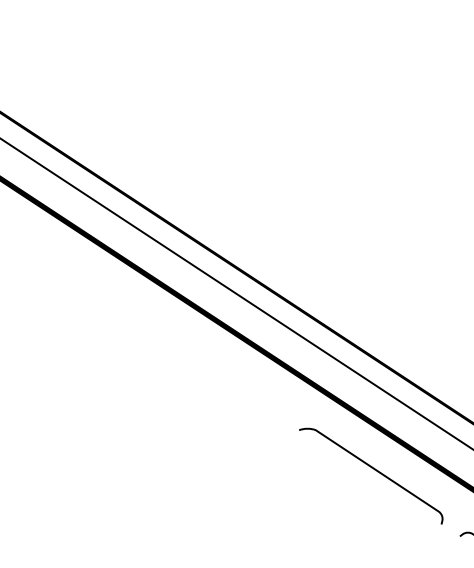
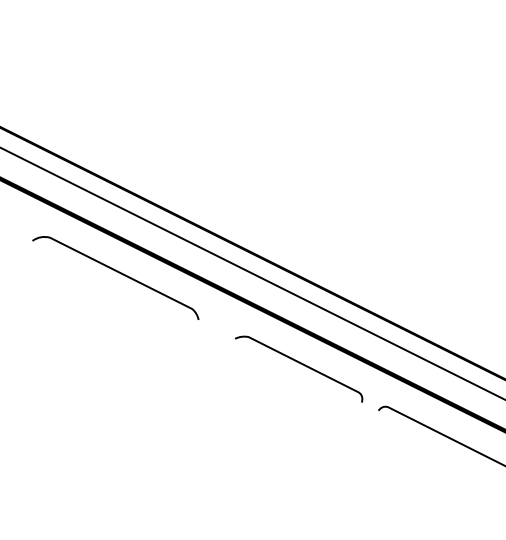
curve: (169, 335) -> (118, 273), added

